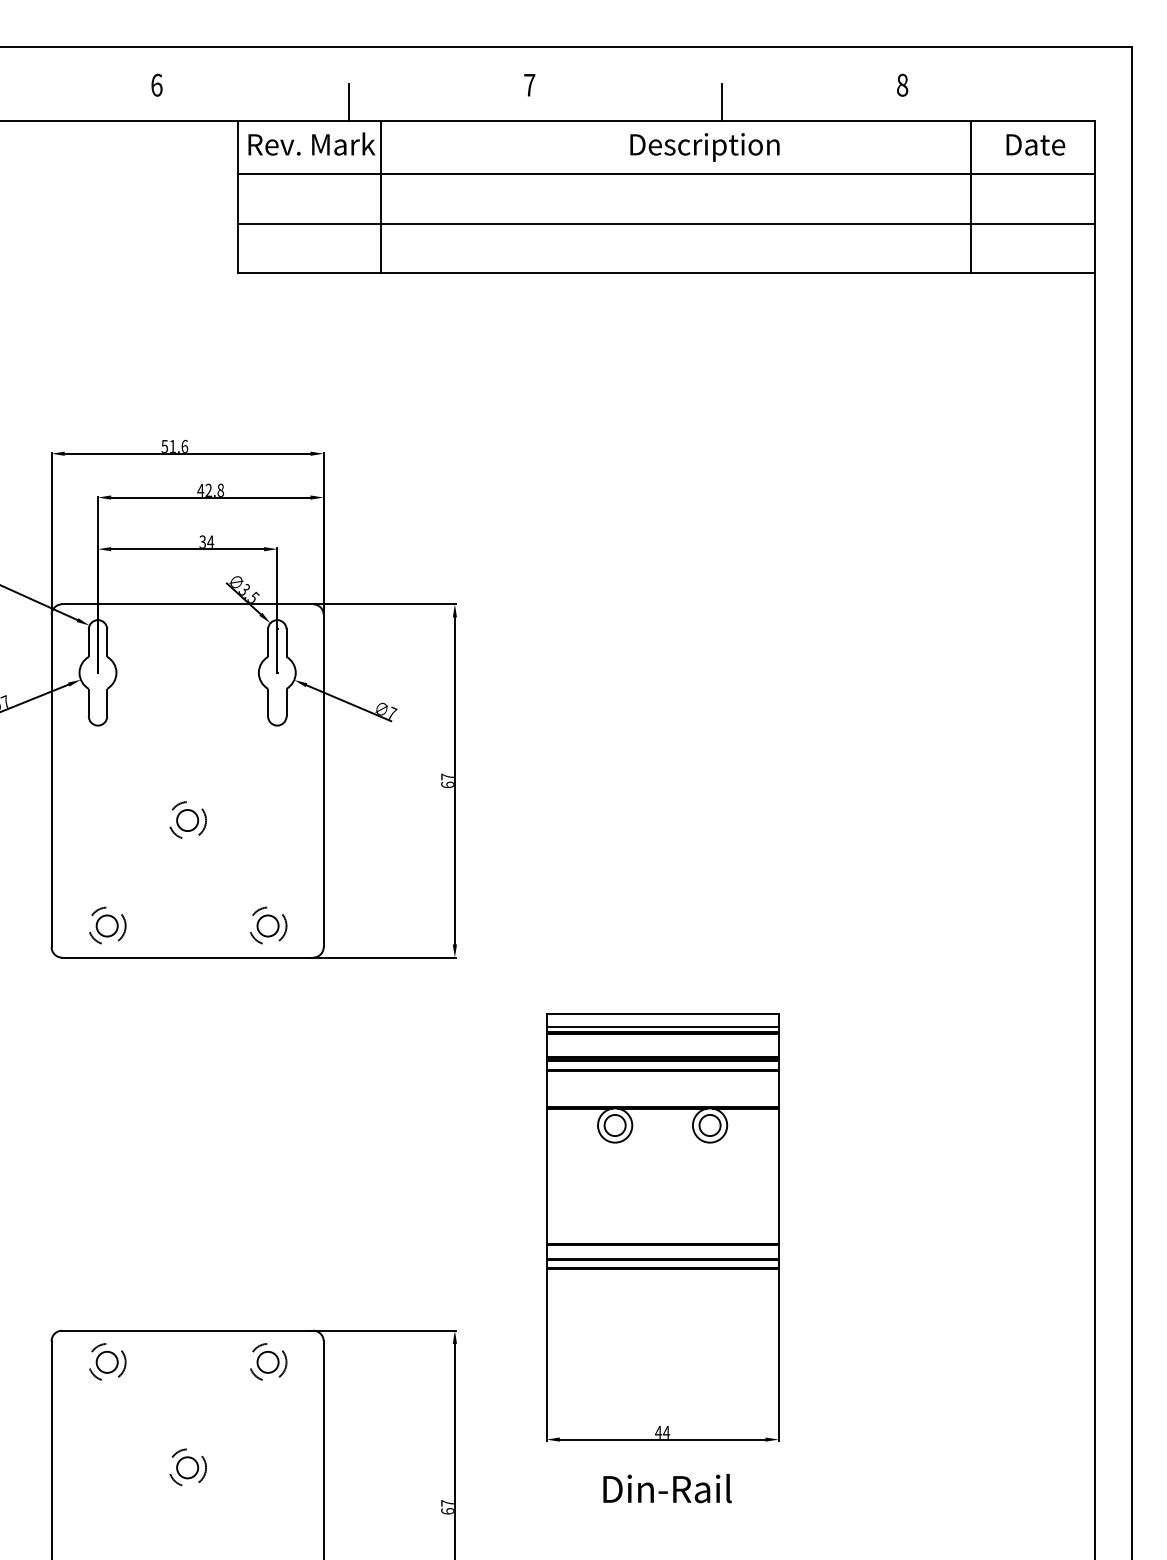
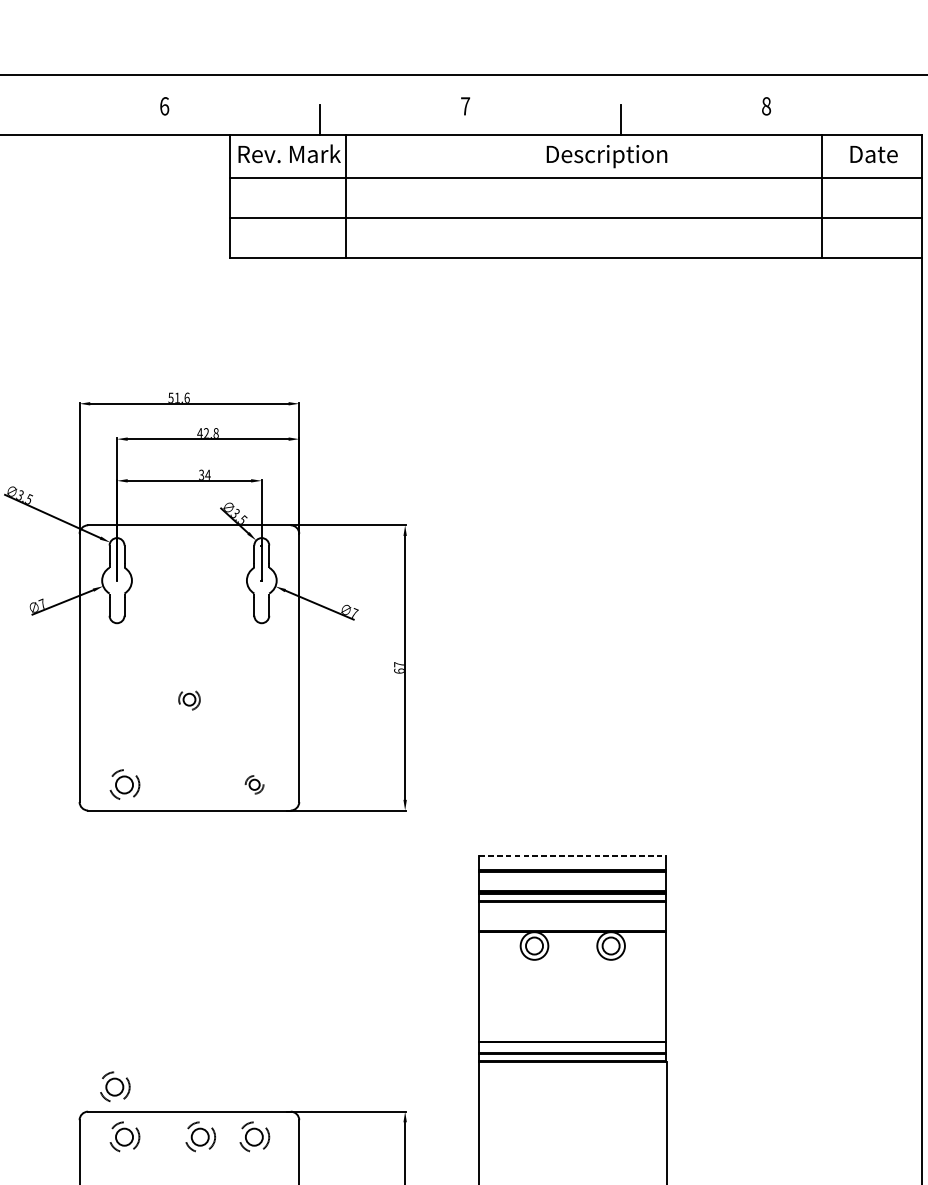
part: (187, 819) -> (189, 699), size x0.7
part: (268, 925) -> (254, 784), size x0.6
line: (663, 1014) -> (573, 856), solid -> dashed
line: (662, 1027) -> (572, 866), removed
part: (95, 1299) -> (115, 1086), added
part: (201, 1361) -> (200, 1136), added

